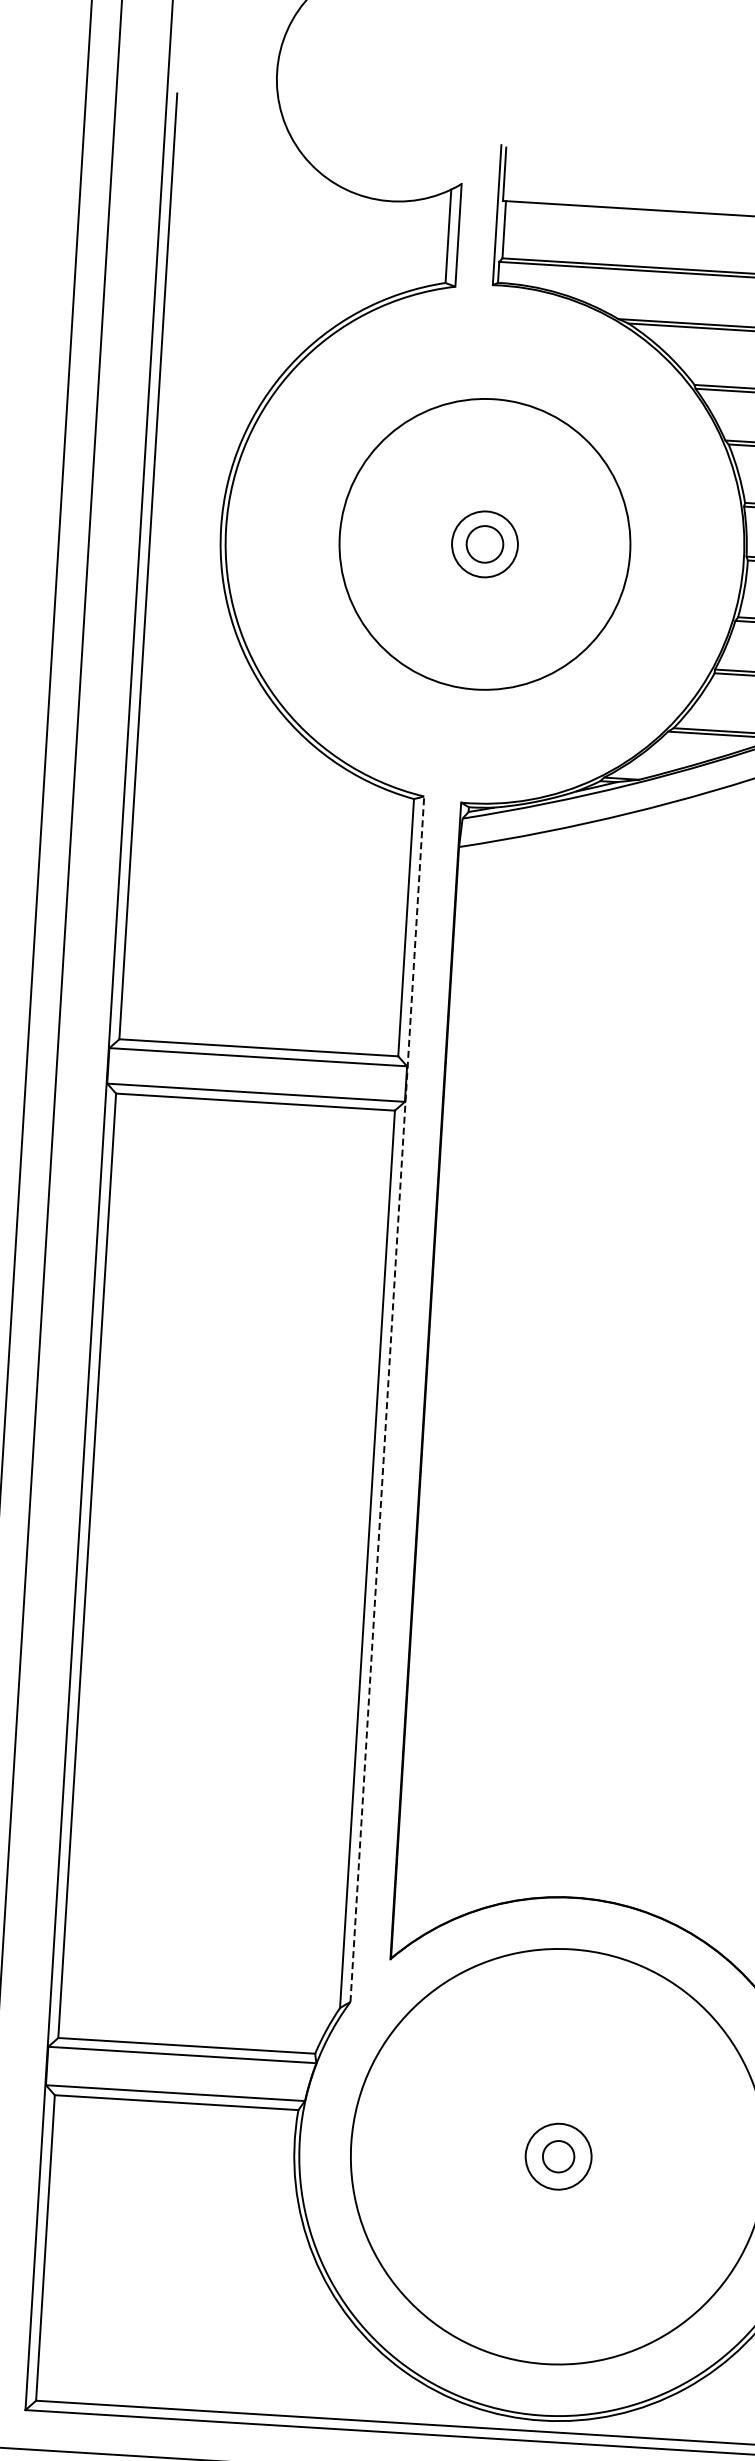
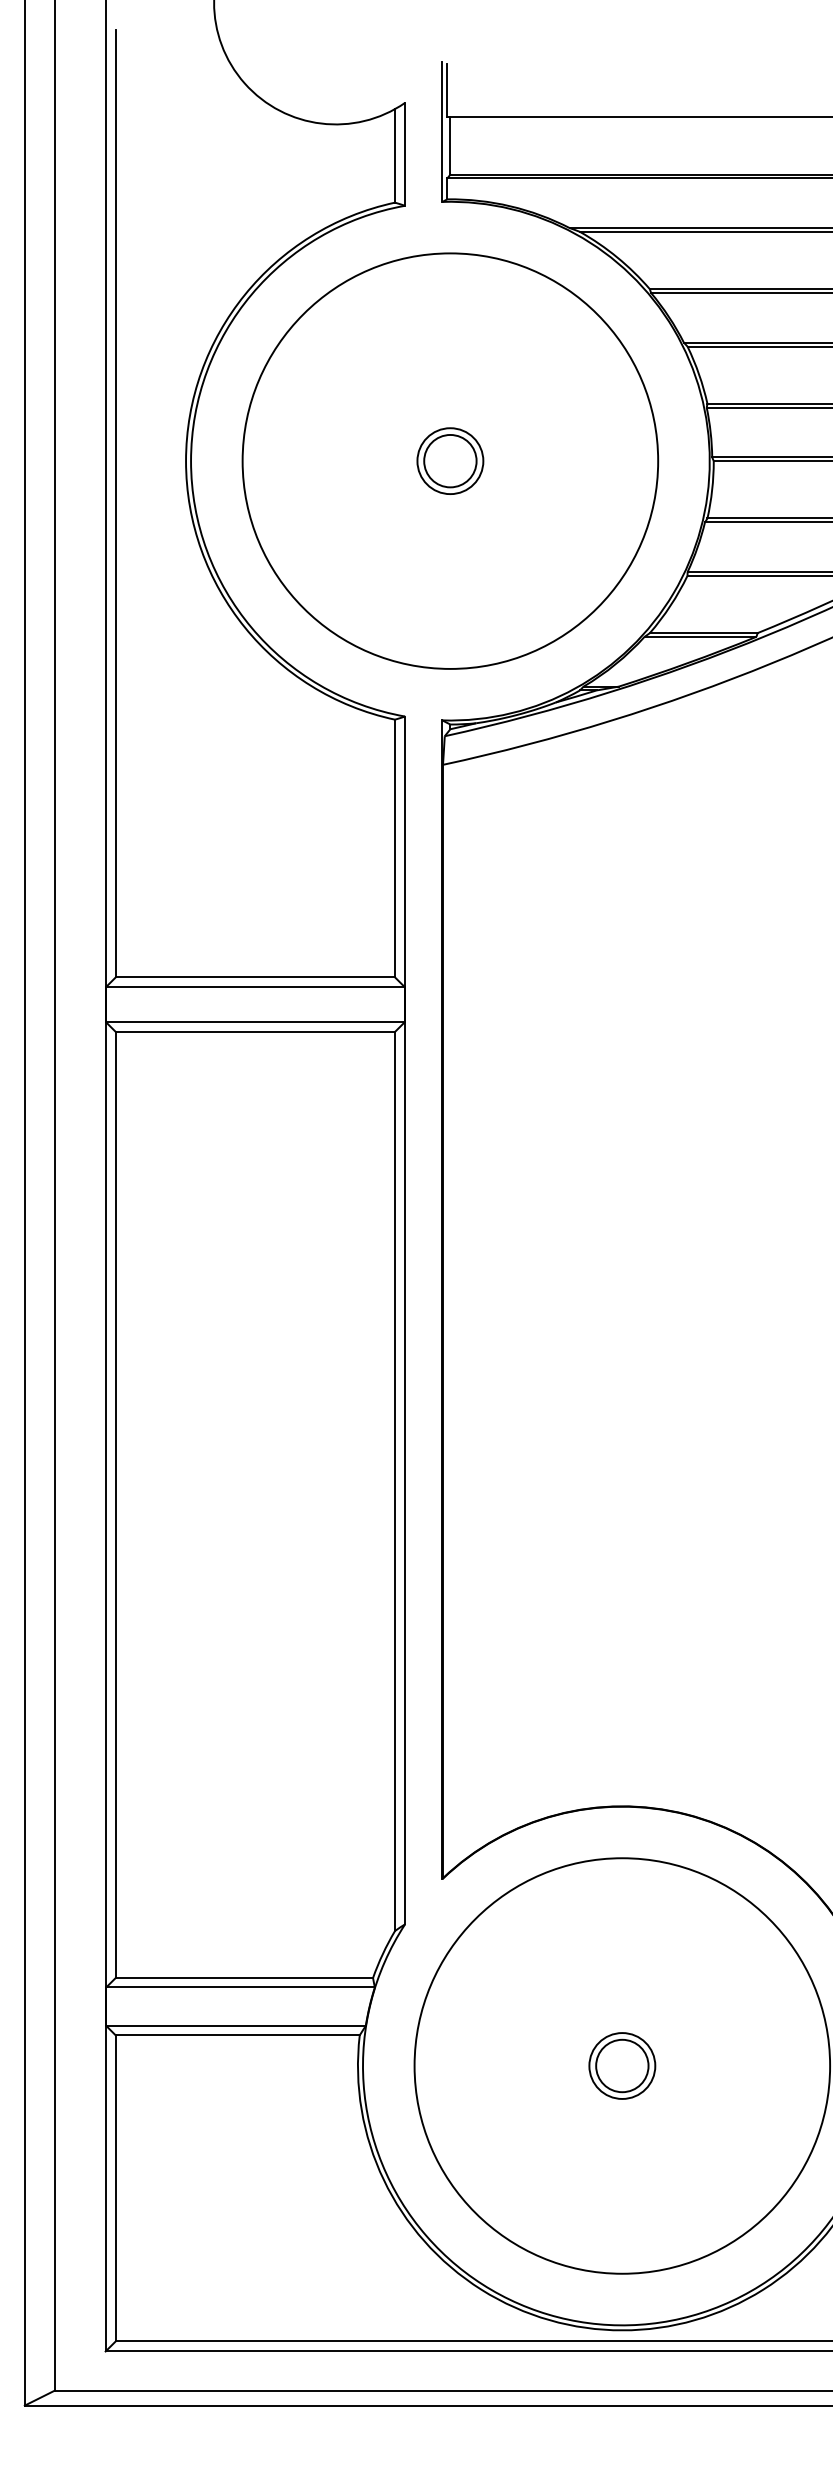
circle: (485, 543) -> (450, 460), size x1.43
circle: (485, 543) -> (450, 460), size x1.43
line: (387, 1399) -> (405, 1320), dashed -> solid
circle: (558, 2156) -> (622, 2065), size x1.67

